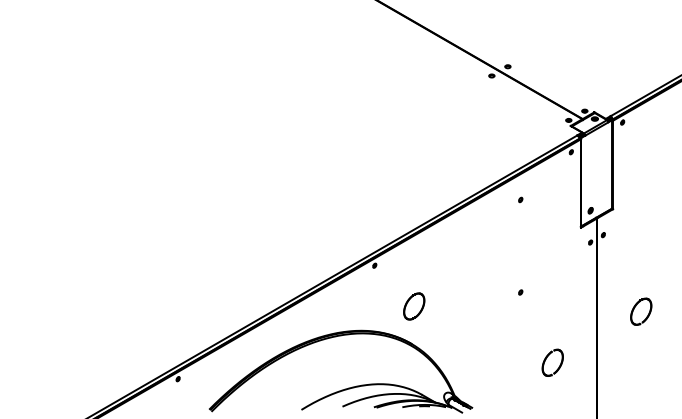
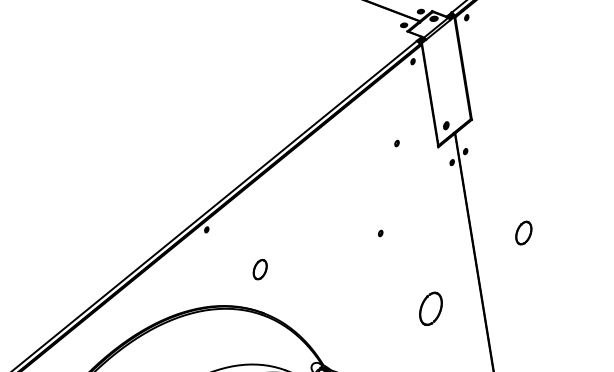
part: (520, 199) -> (396, 143), moved
part: (414, 306) -> (260, 269), size x0.6
part: (641, 311) -> (524, 232), size x0.7

